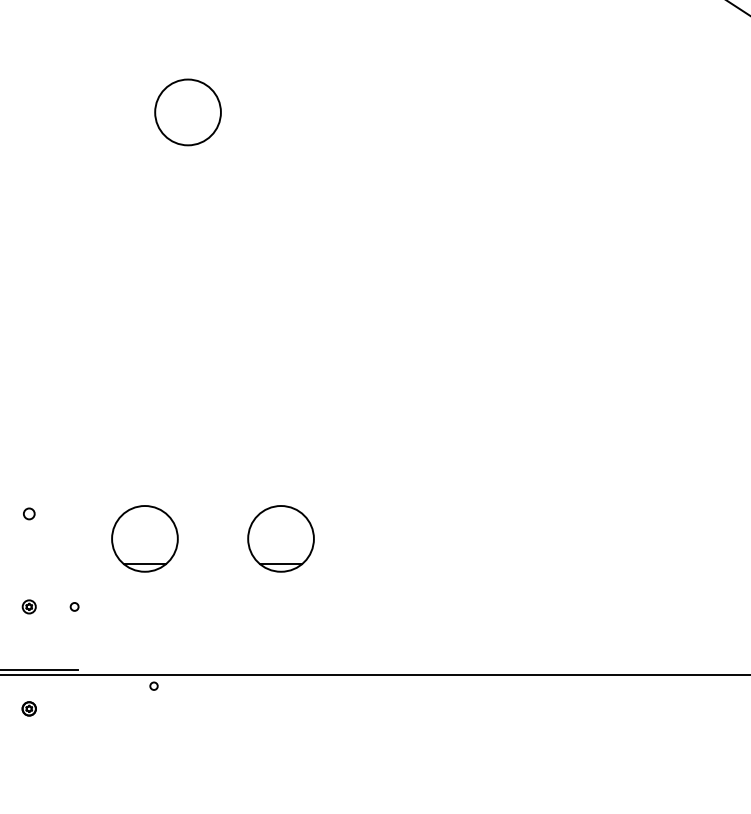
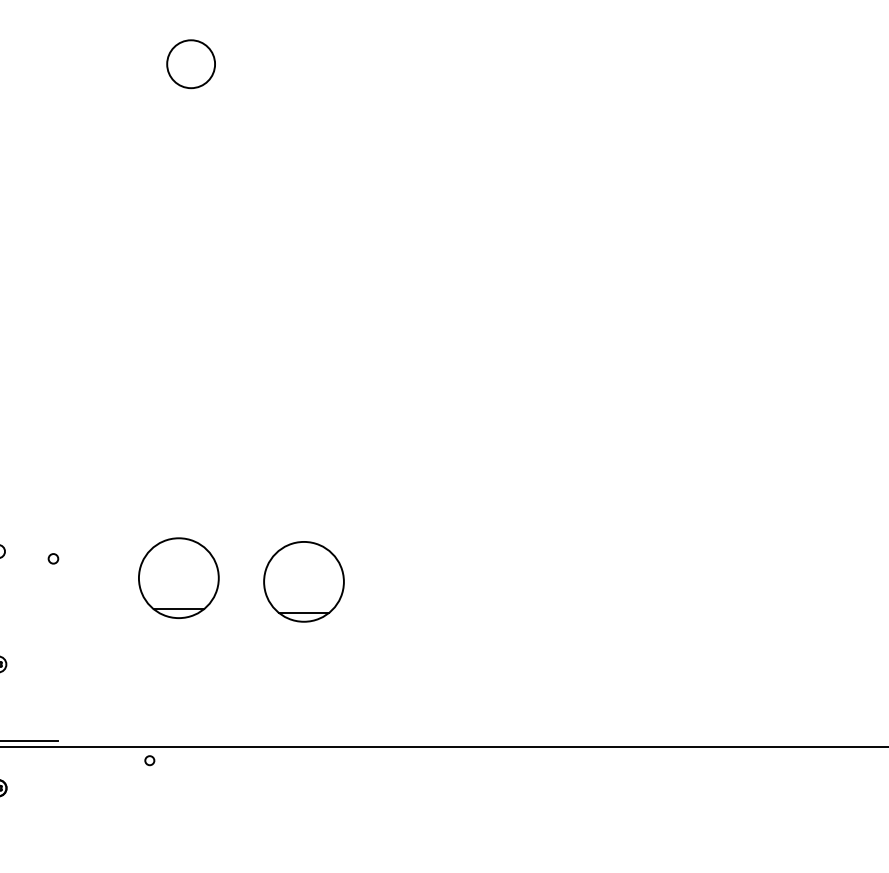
circle: (187, 112) -> (190, 64), size x0.6
part: (144, 538) -> (178, 577), moved
circle: (74, 606) -> (53, 558), moved

